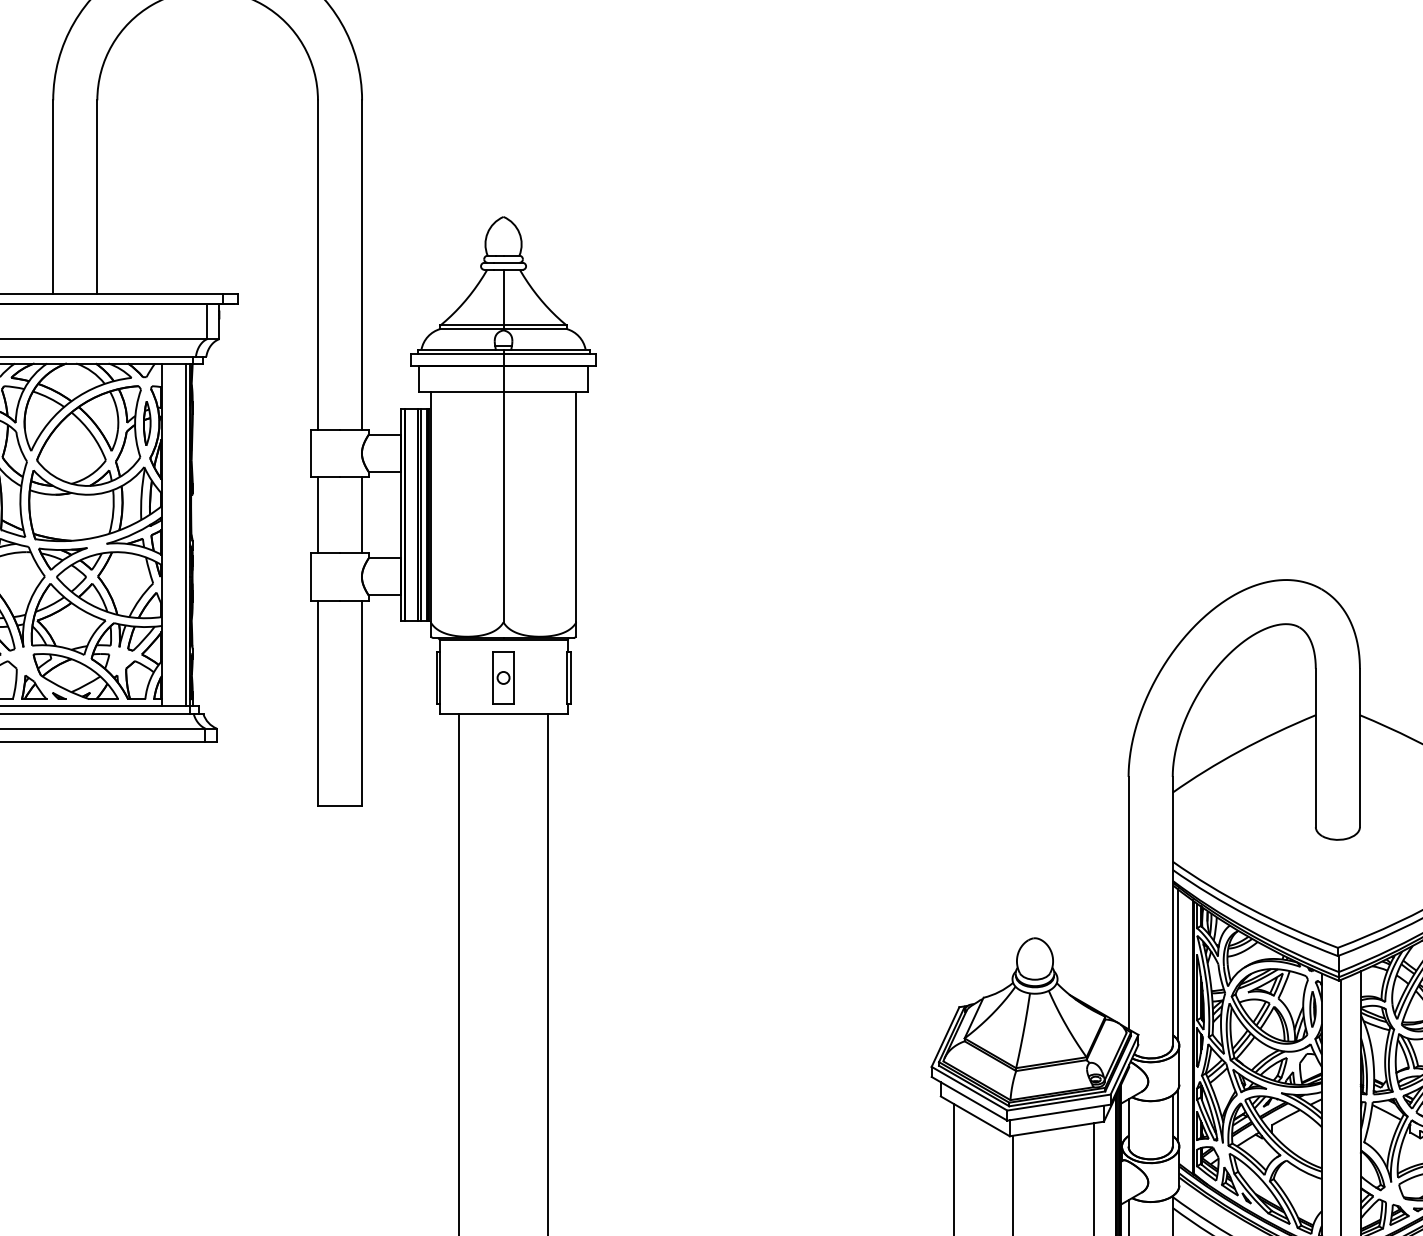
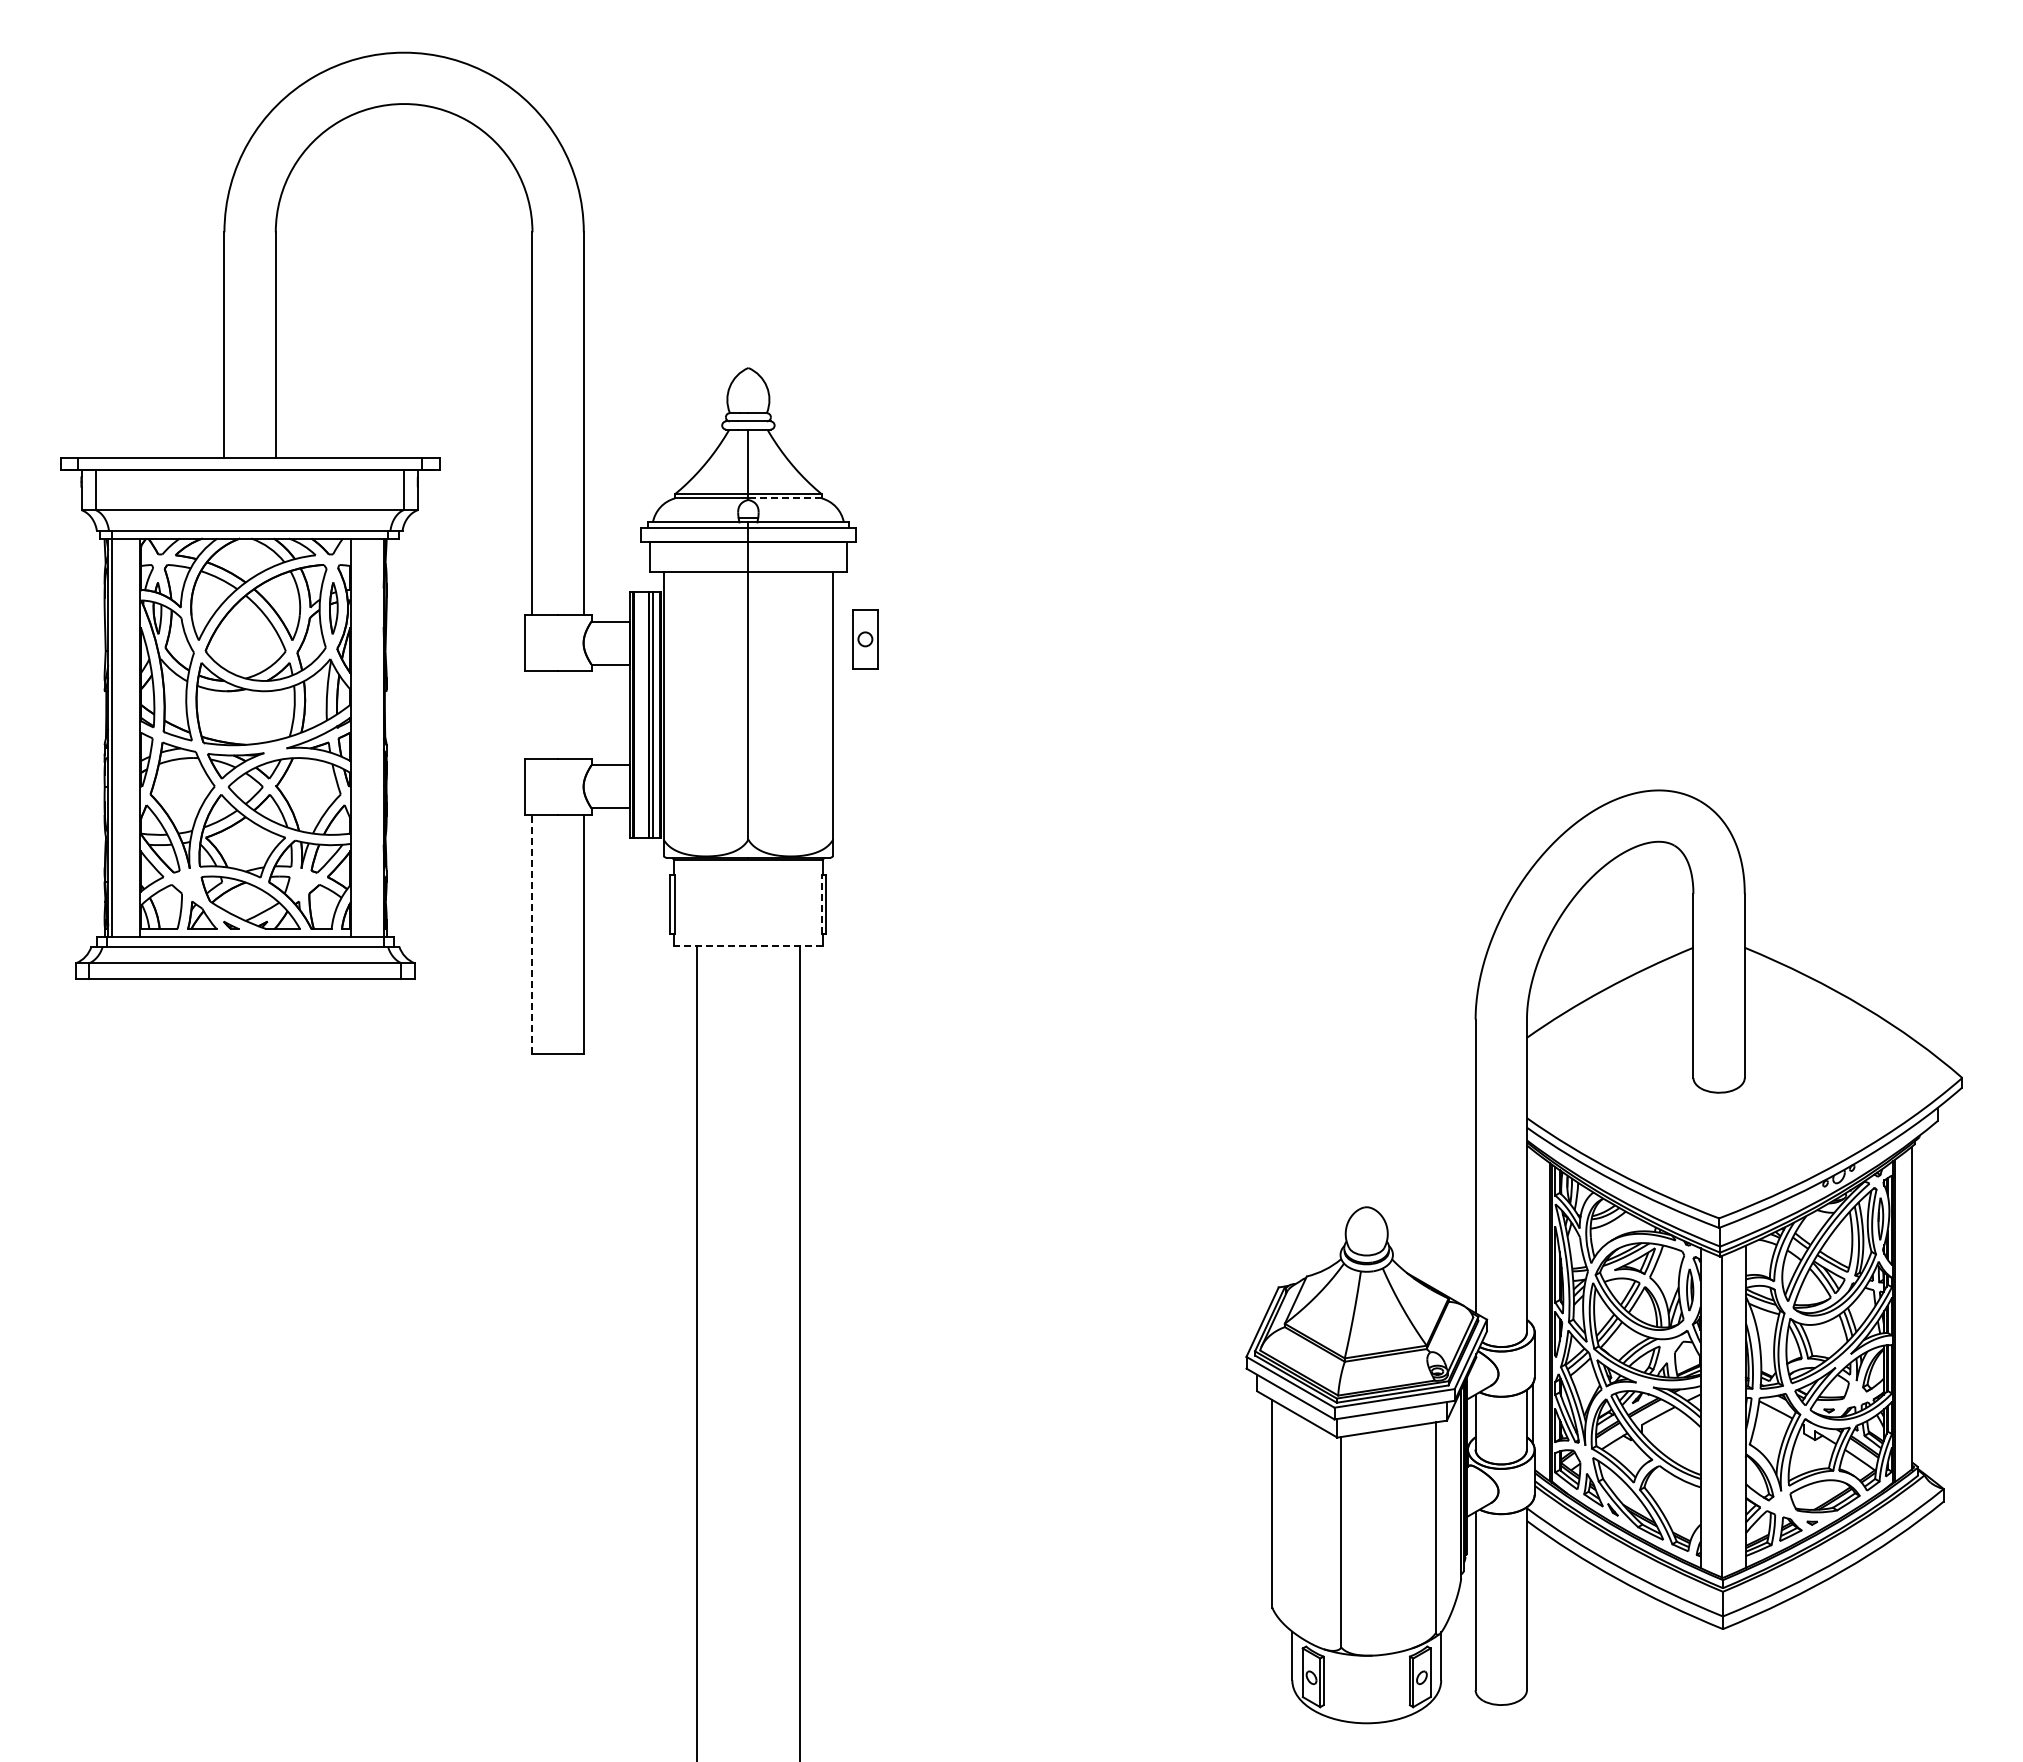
line: (535, 329) -> (785, 498), solid -> dashed
line: (317, 514) -> (532, 714), removed
line: (361, 514) -> (583, 714), removed
line: (186, 534) -> (379, 737), removed
part: (503, 678) -> (865, 639), moved
line: (566, 678) -> (821, 904), solid -> dashed
line: (317, 703) -> (532, 934), solid -> dashed
line: (502, 714) -> (747, 946), solid -> dashed
line: (1178, 965) -> (1533, 1238), removed

